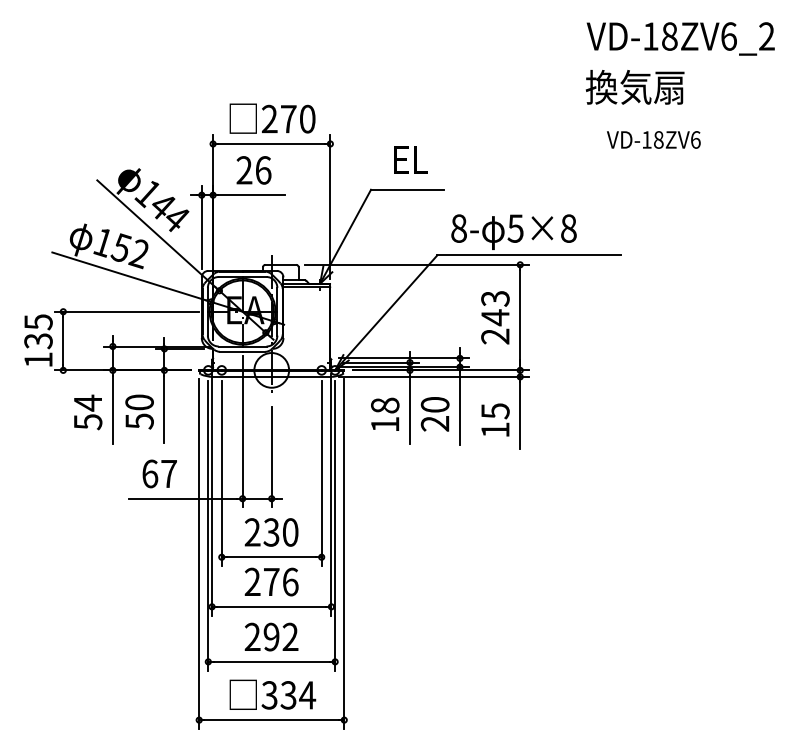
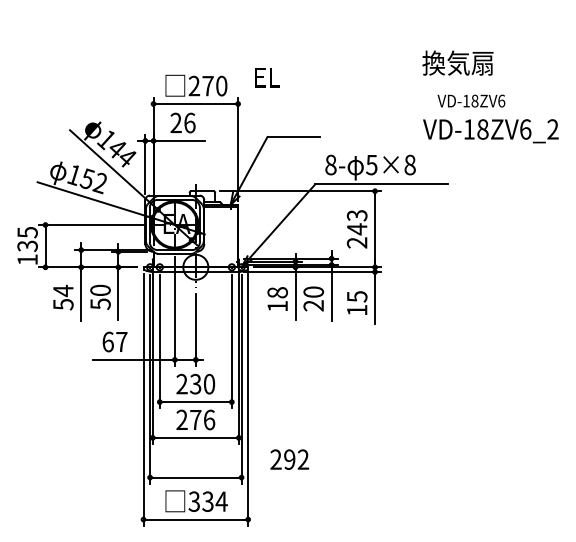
text: (680, 39) -> (490, 131), moved
text: (411, 159) -> (267, 77), moved
text: (271, 636) -> (289, 459), moved

